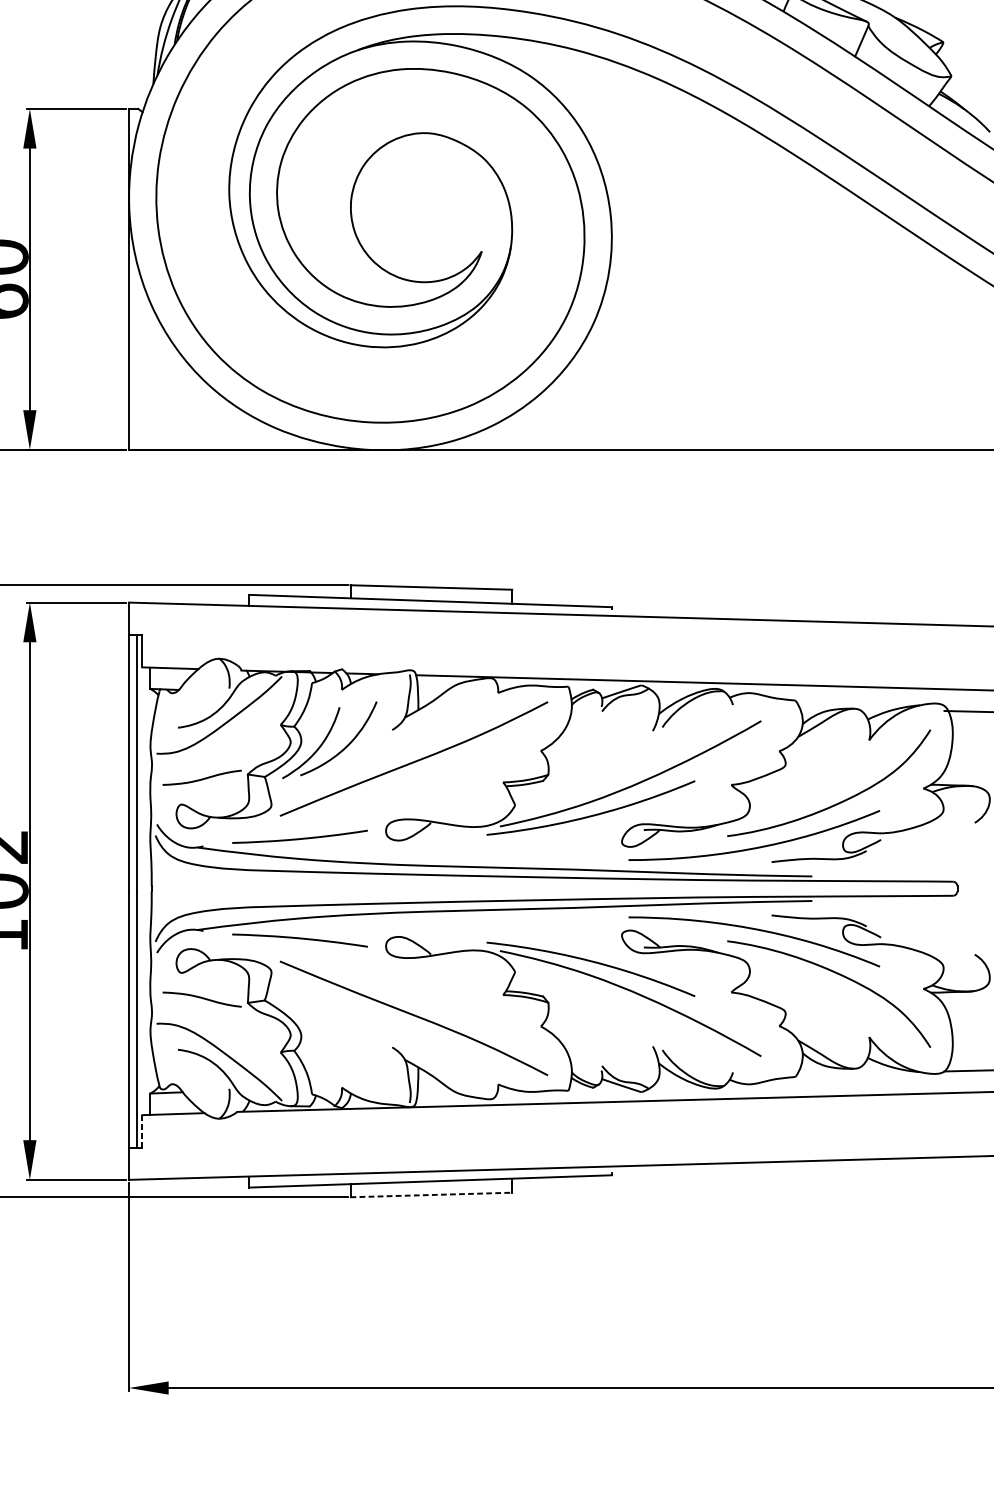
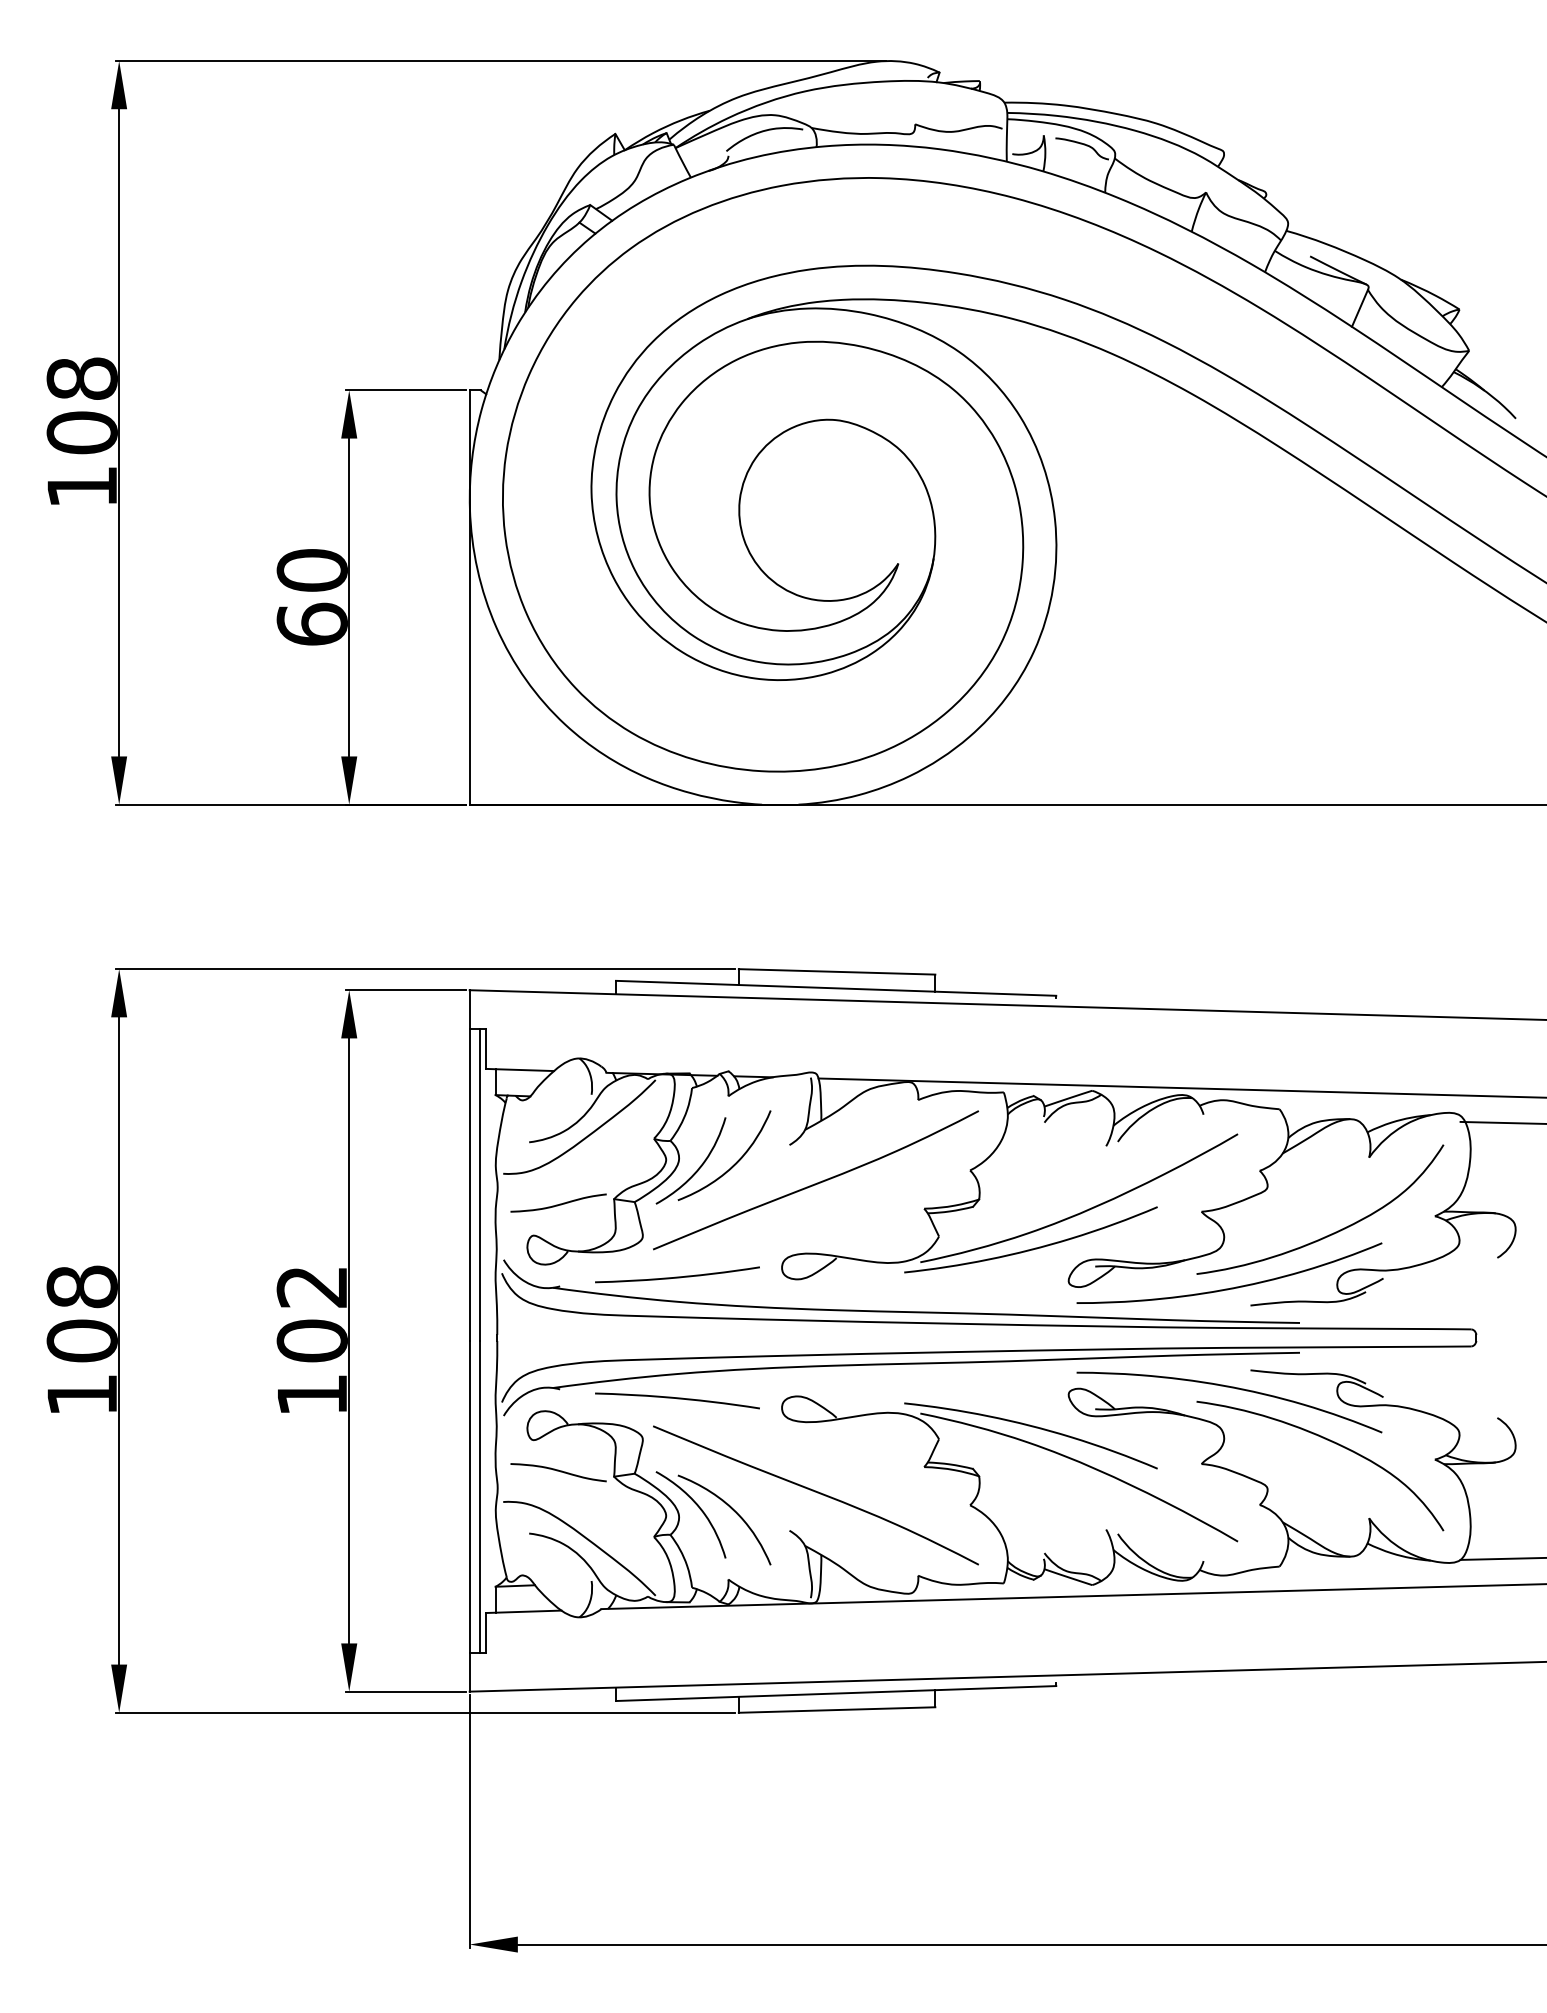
part: (329, 1037) -> (713, 1518), added
line: (142, 1131) -> (485, 1632), dashed -> solid
line: (431, 1195) -> (837, 1710), dashed -> solid

